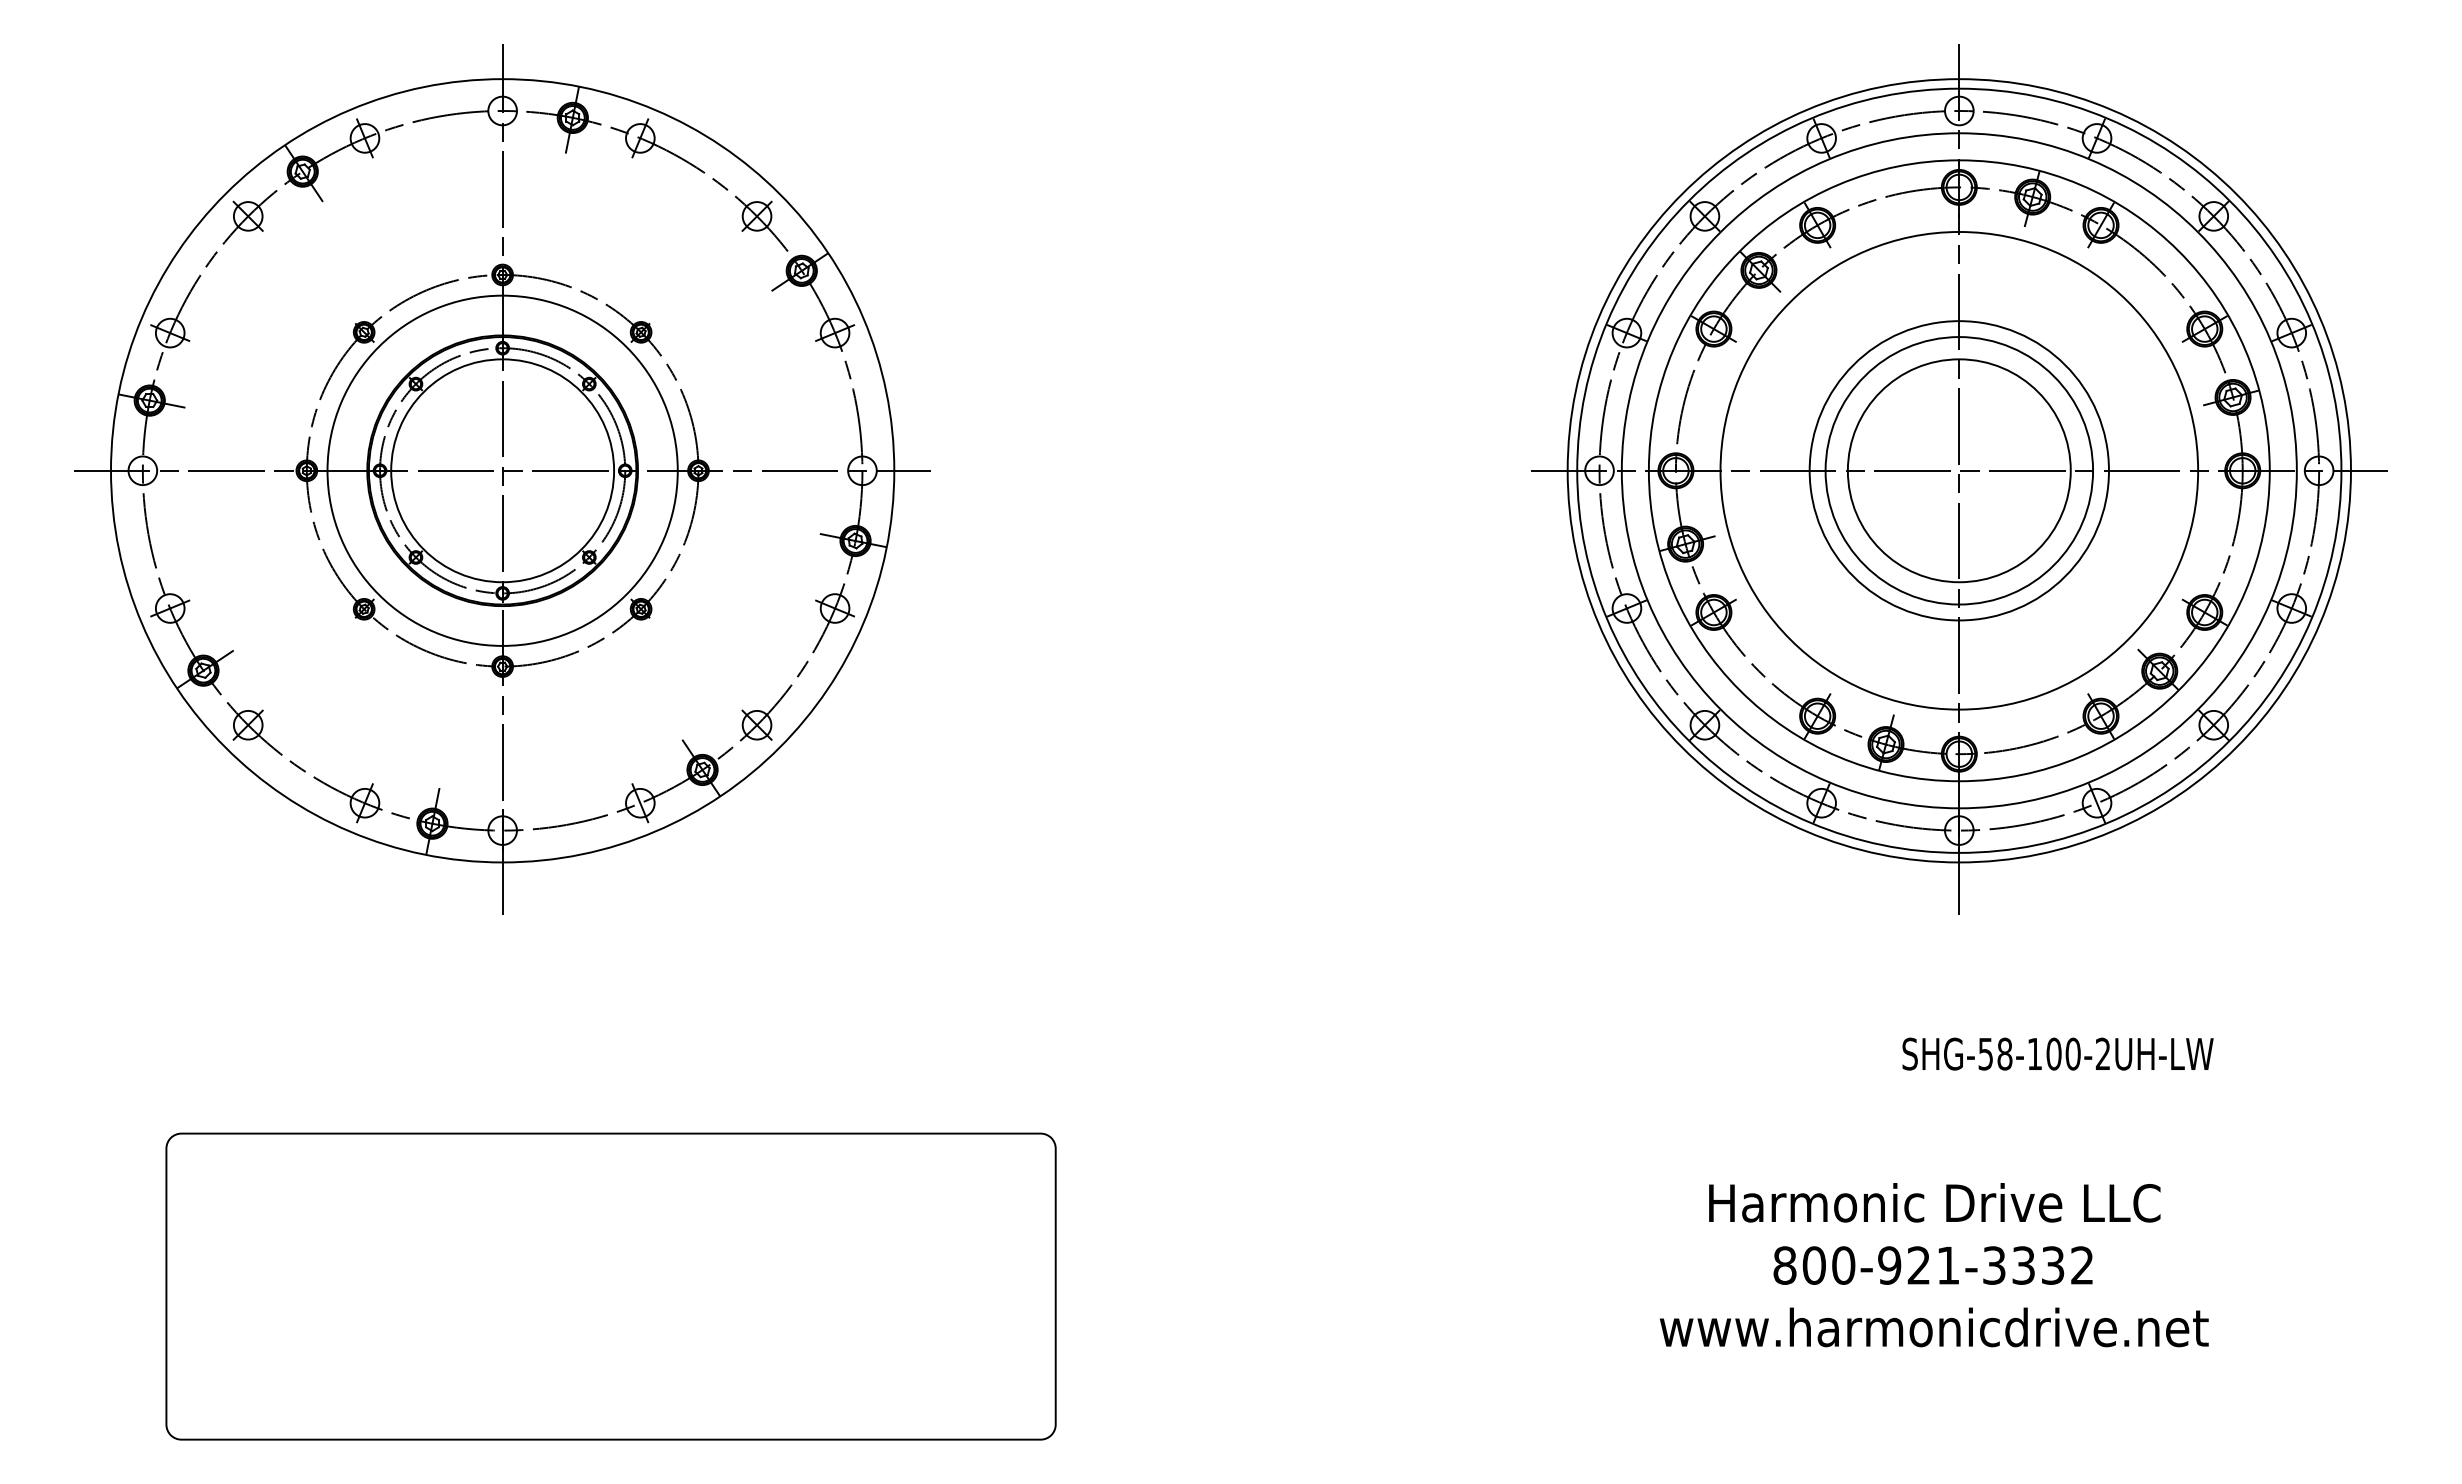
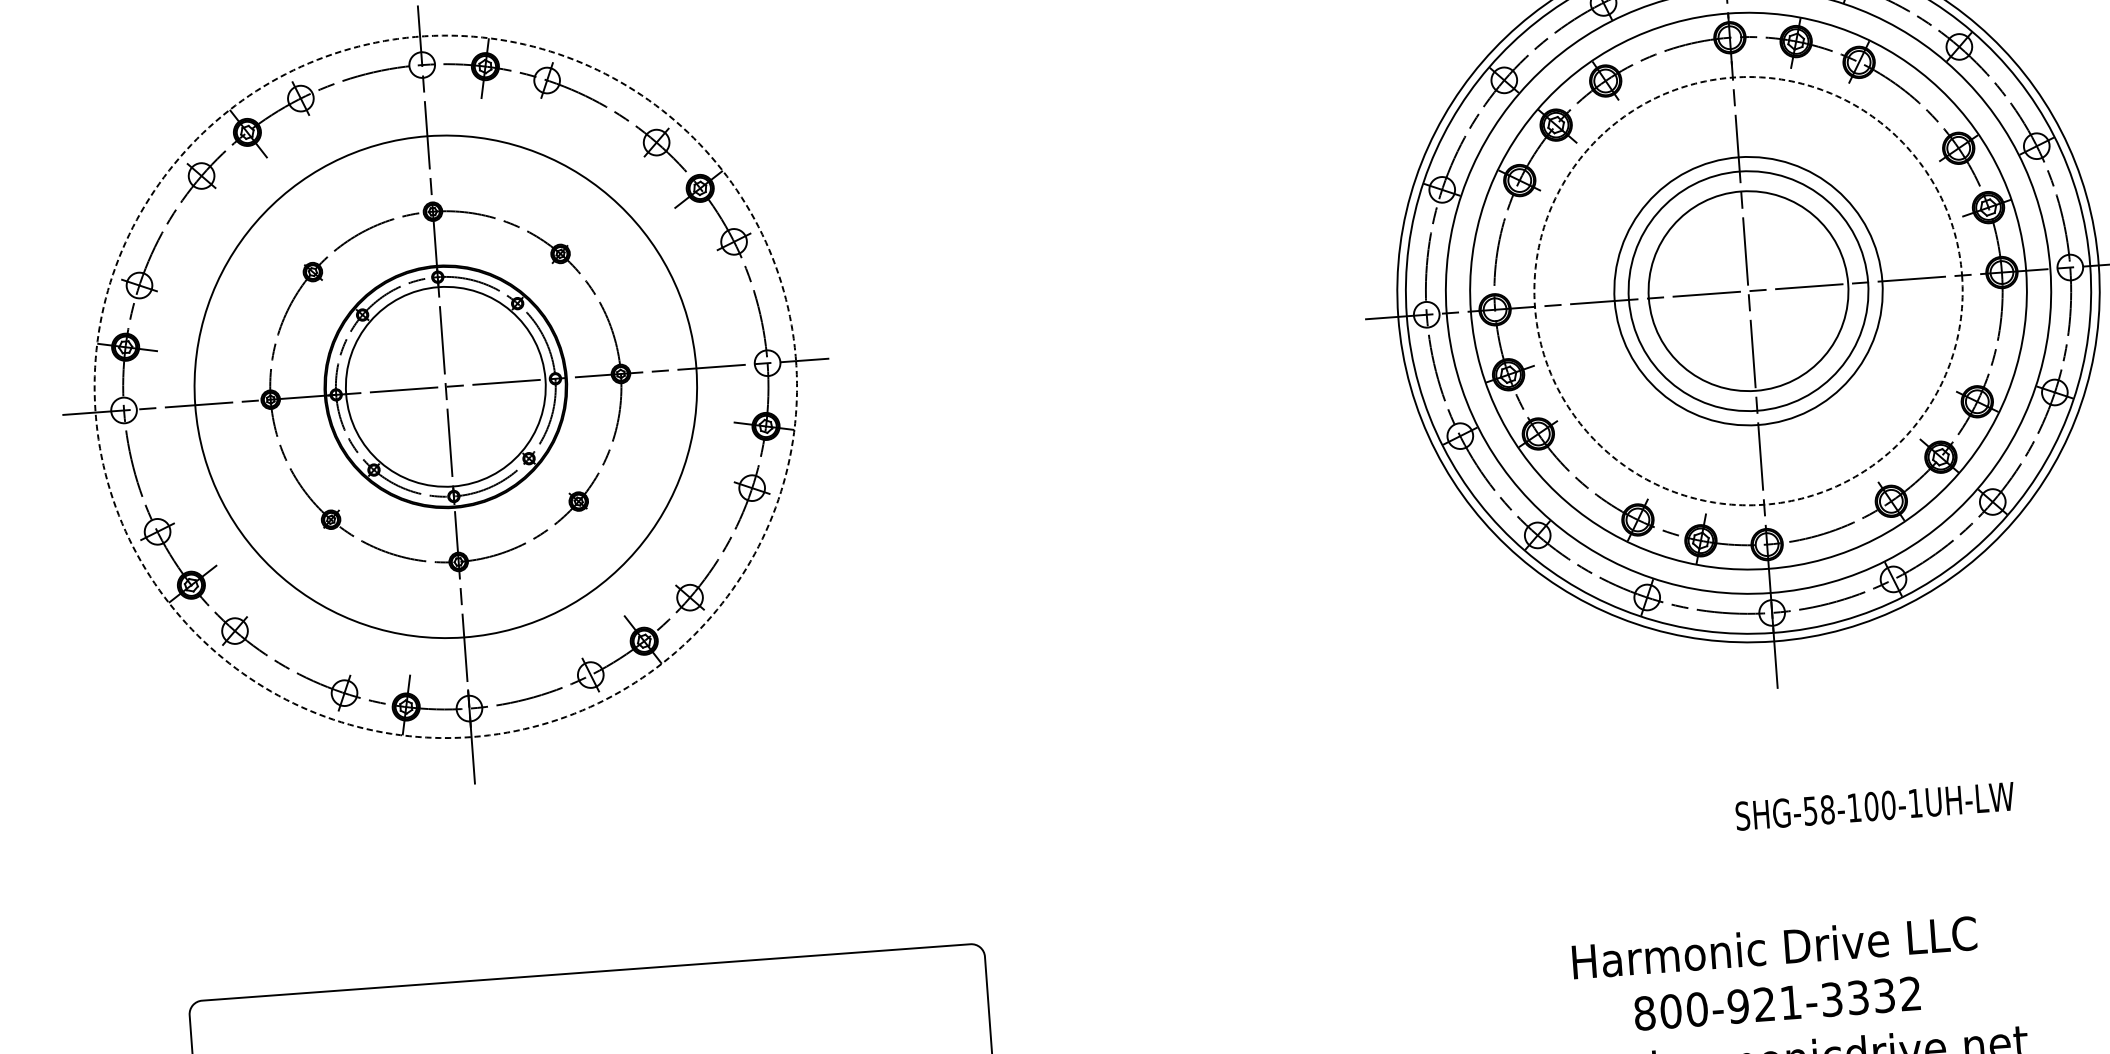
circle: (502, 470) -> (445, 386), size x1.6
circle: (502, 470) -> (445, 386), solid -> dashed
circle: (1959, 470) -> (1748, 290), solid -> dashed
text: (2102, 1053) -> (1914, 802), SHG-58-100-2UH-LW -> SHG-58-100-1UH-LW

